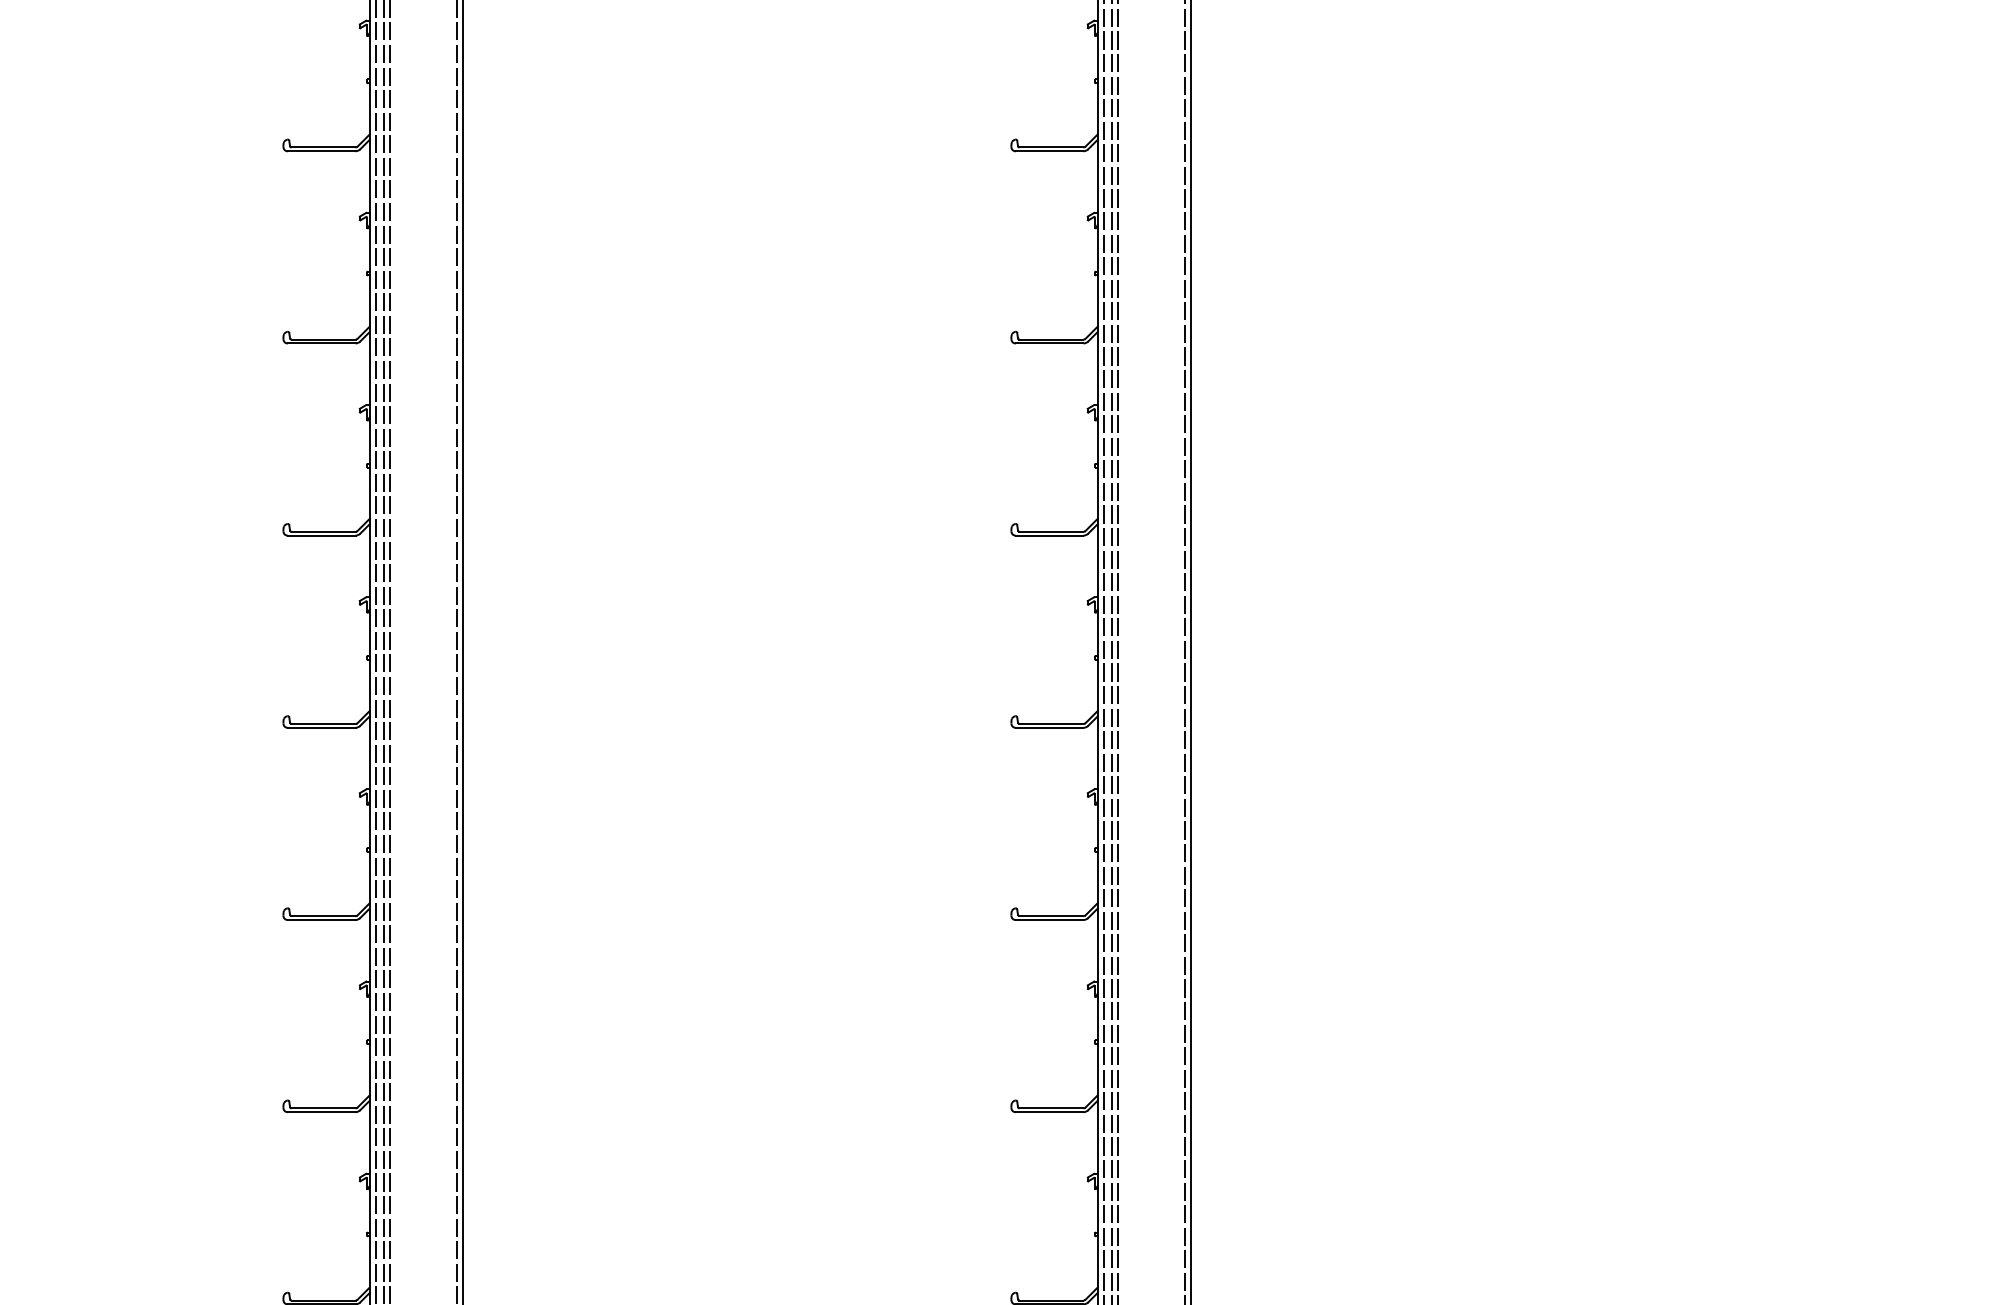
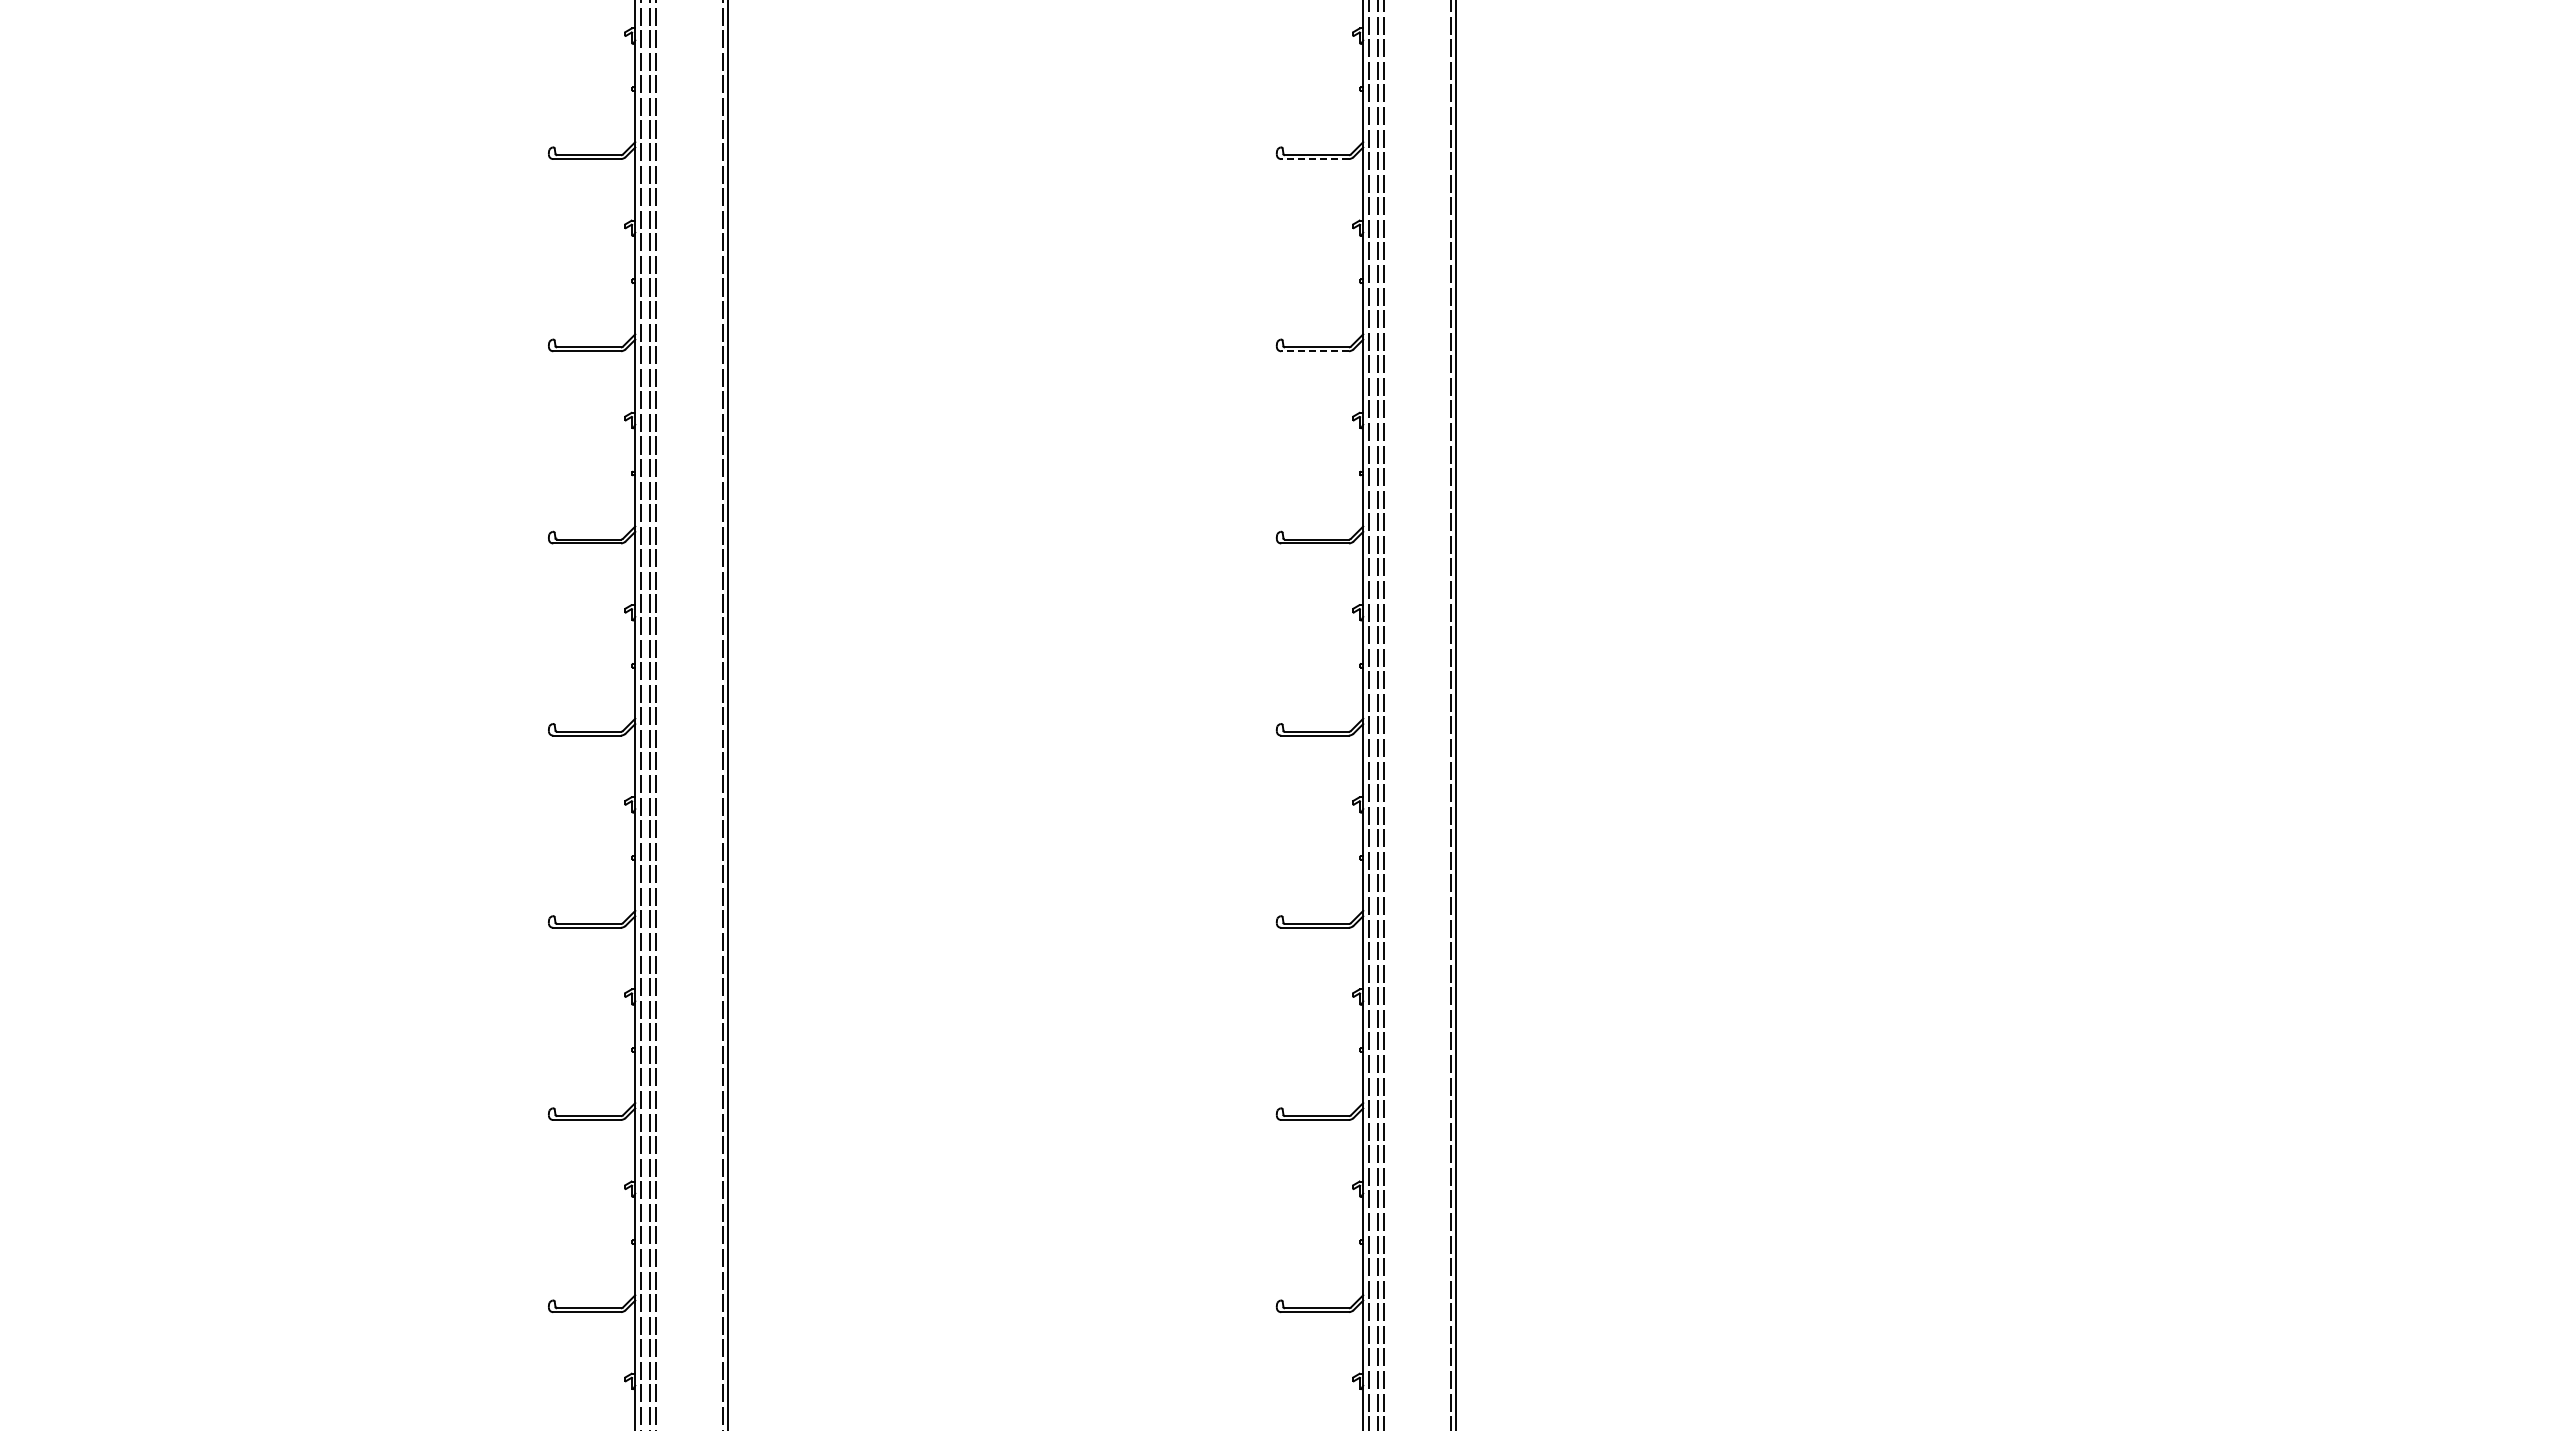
line: (1050, 151) -> (1315, 159), solid -> dashed
line: (1050, 343) -> (1315, 351), solid -> dashed

